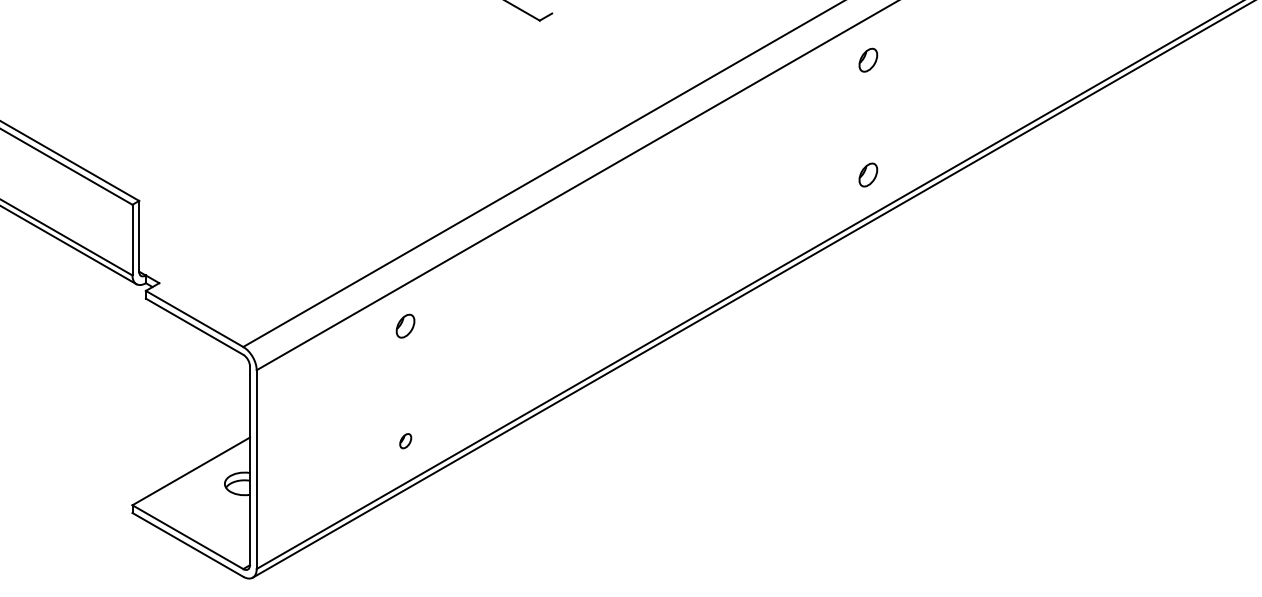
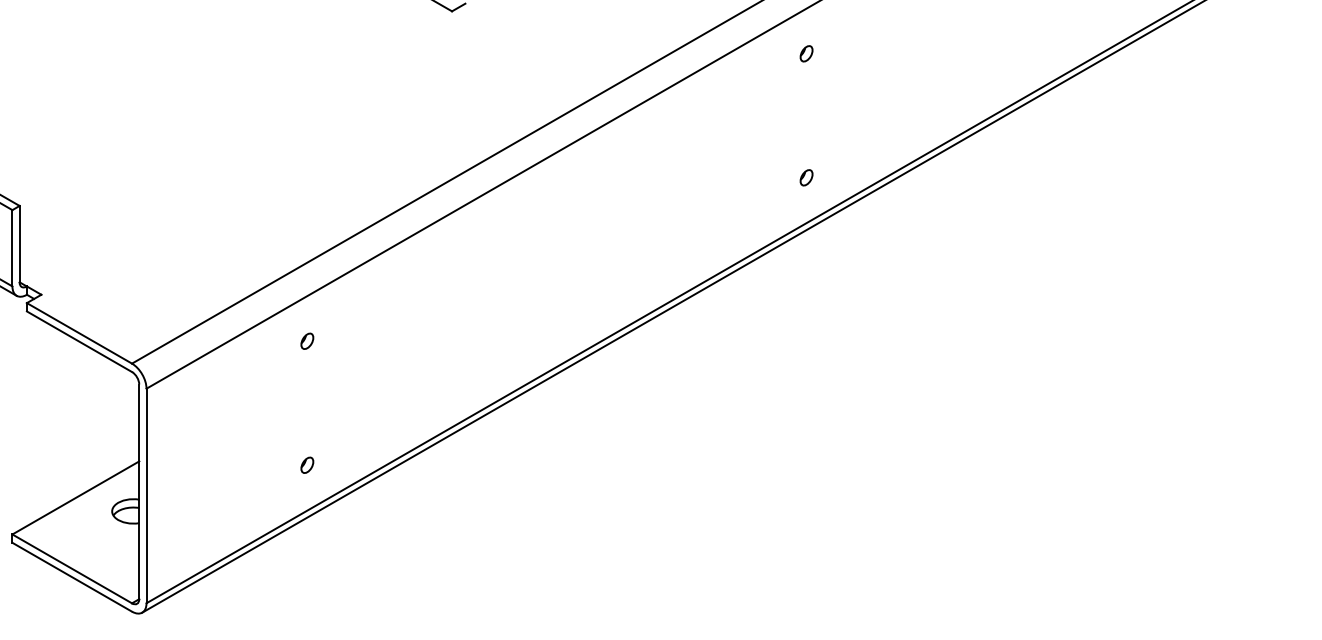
part: (867, 59) -> (805, 53), size x0.62
part: (867, 174) -> (805, 177), size x0.62
part: (405, 326) -> (307, 341), size x0.62

